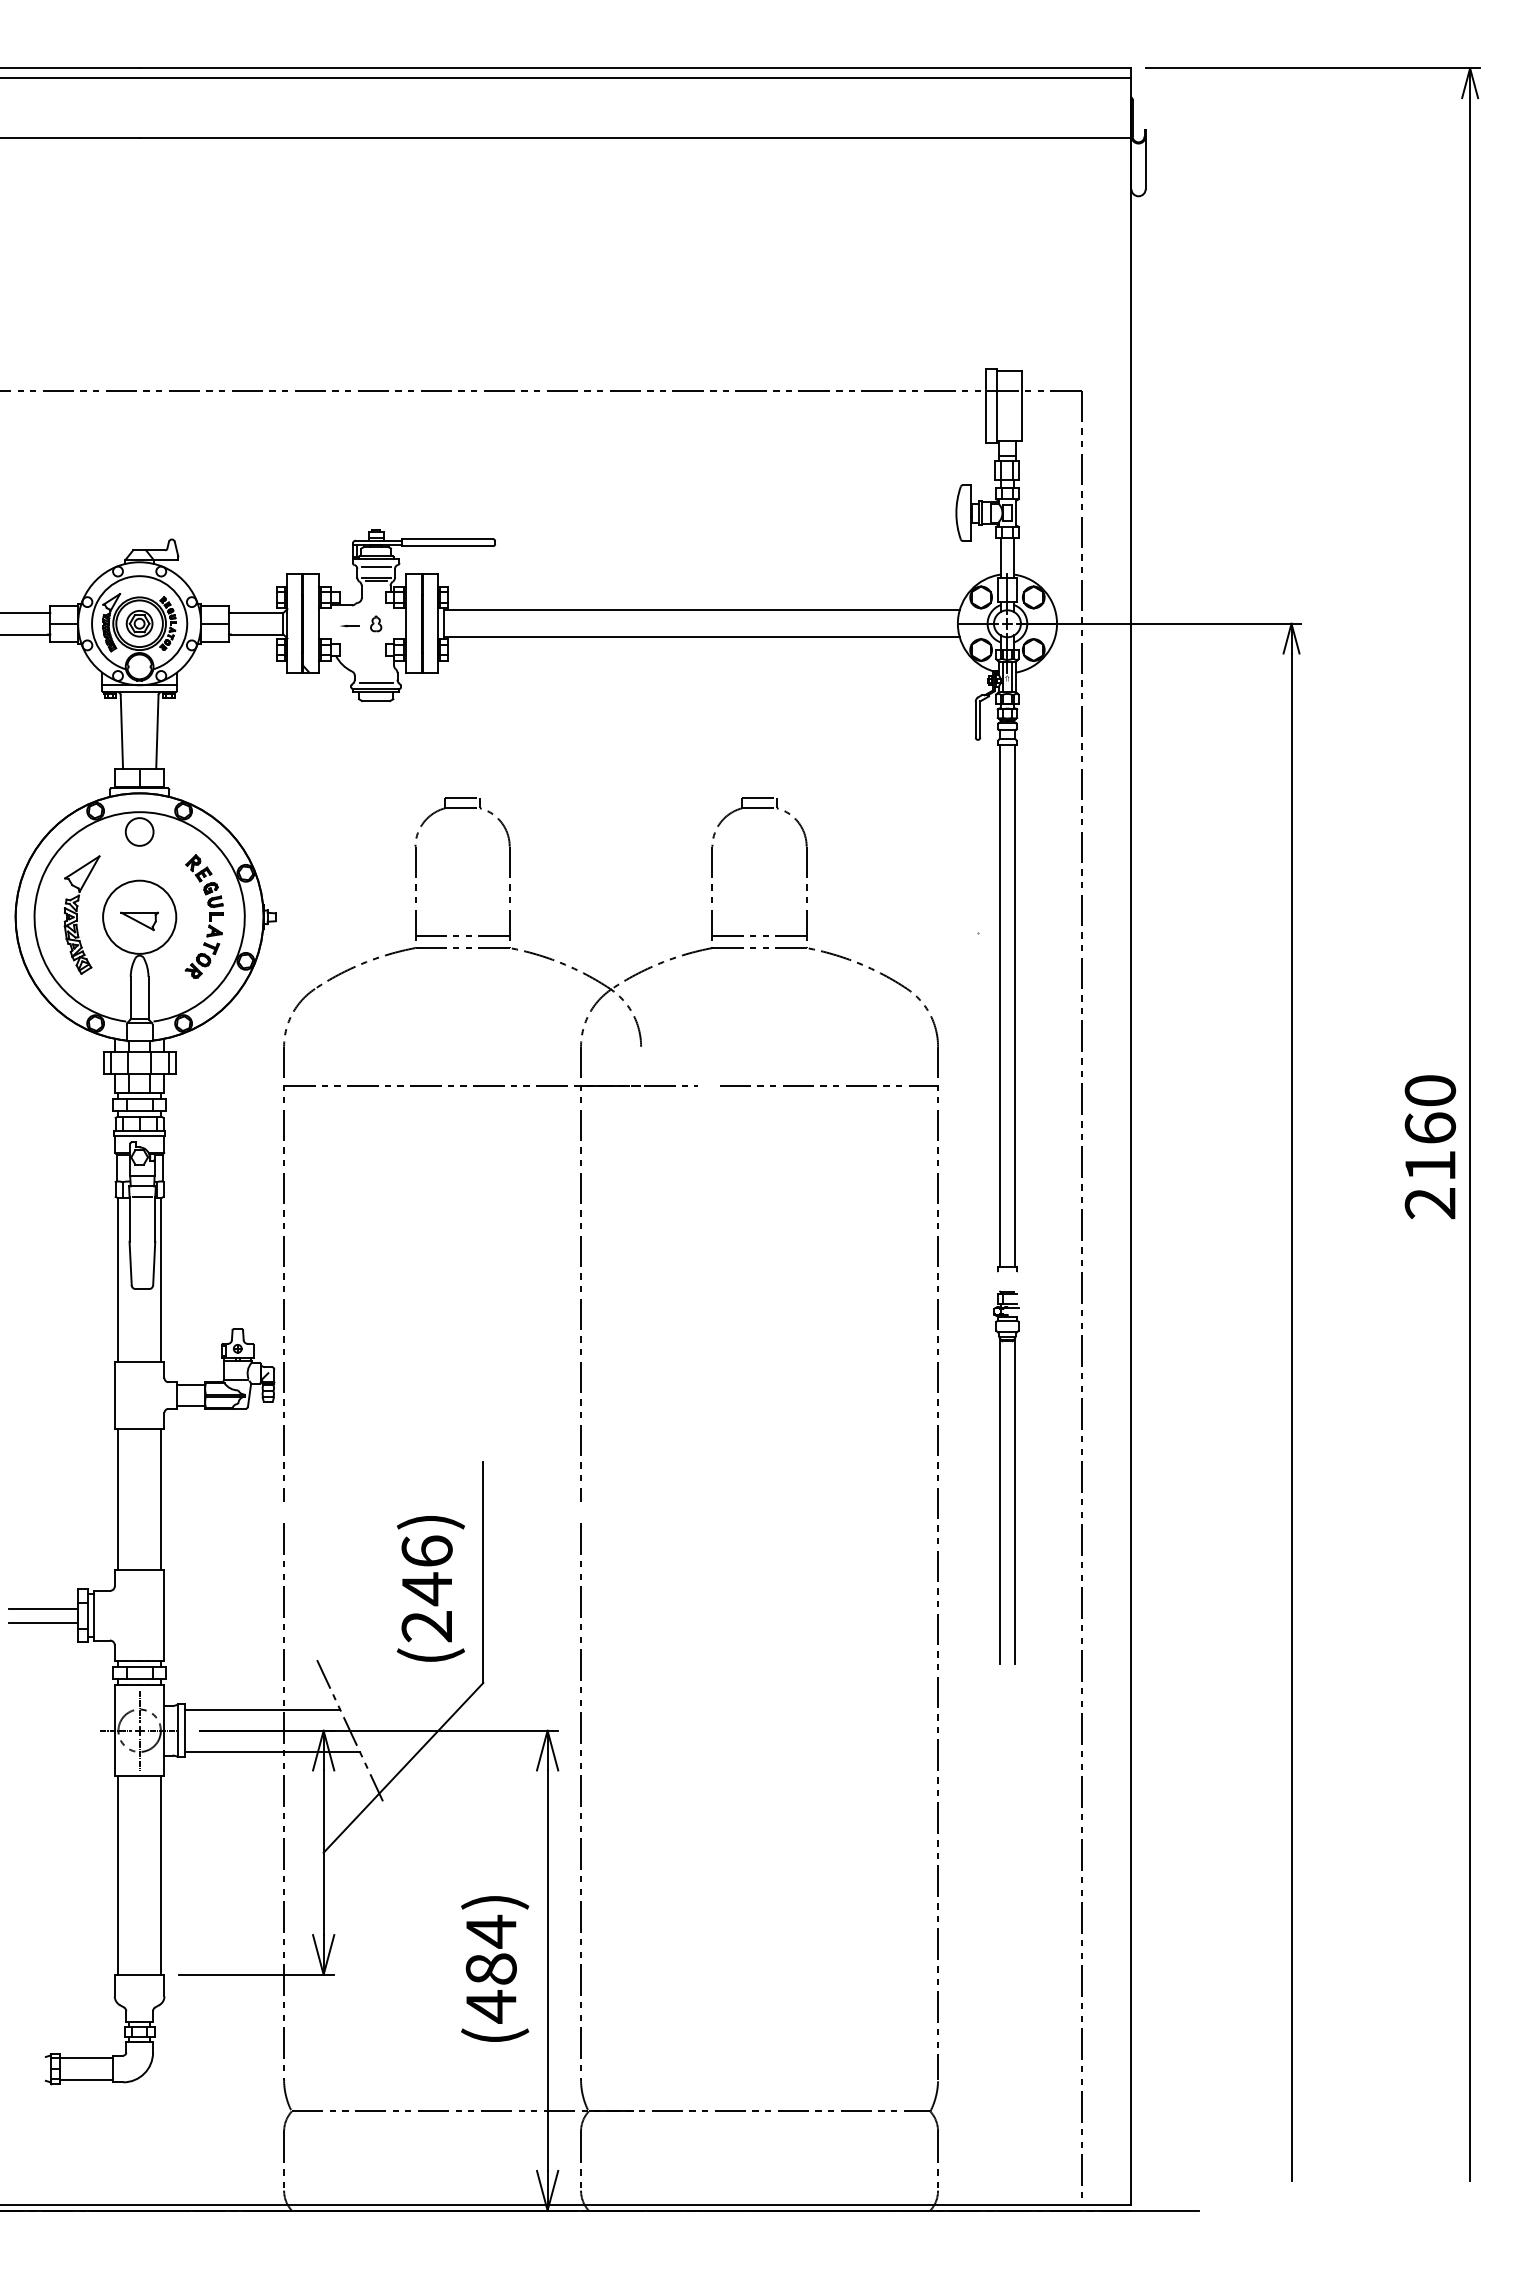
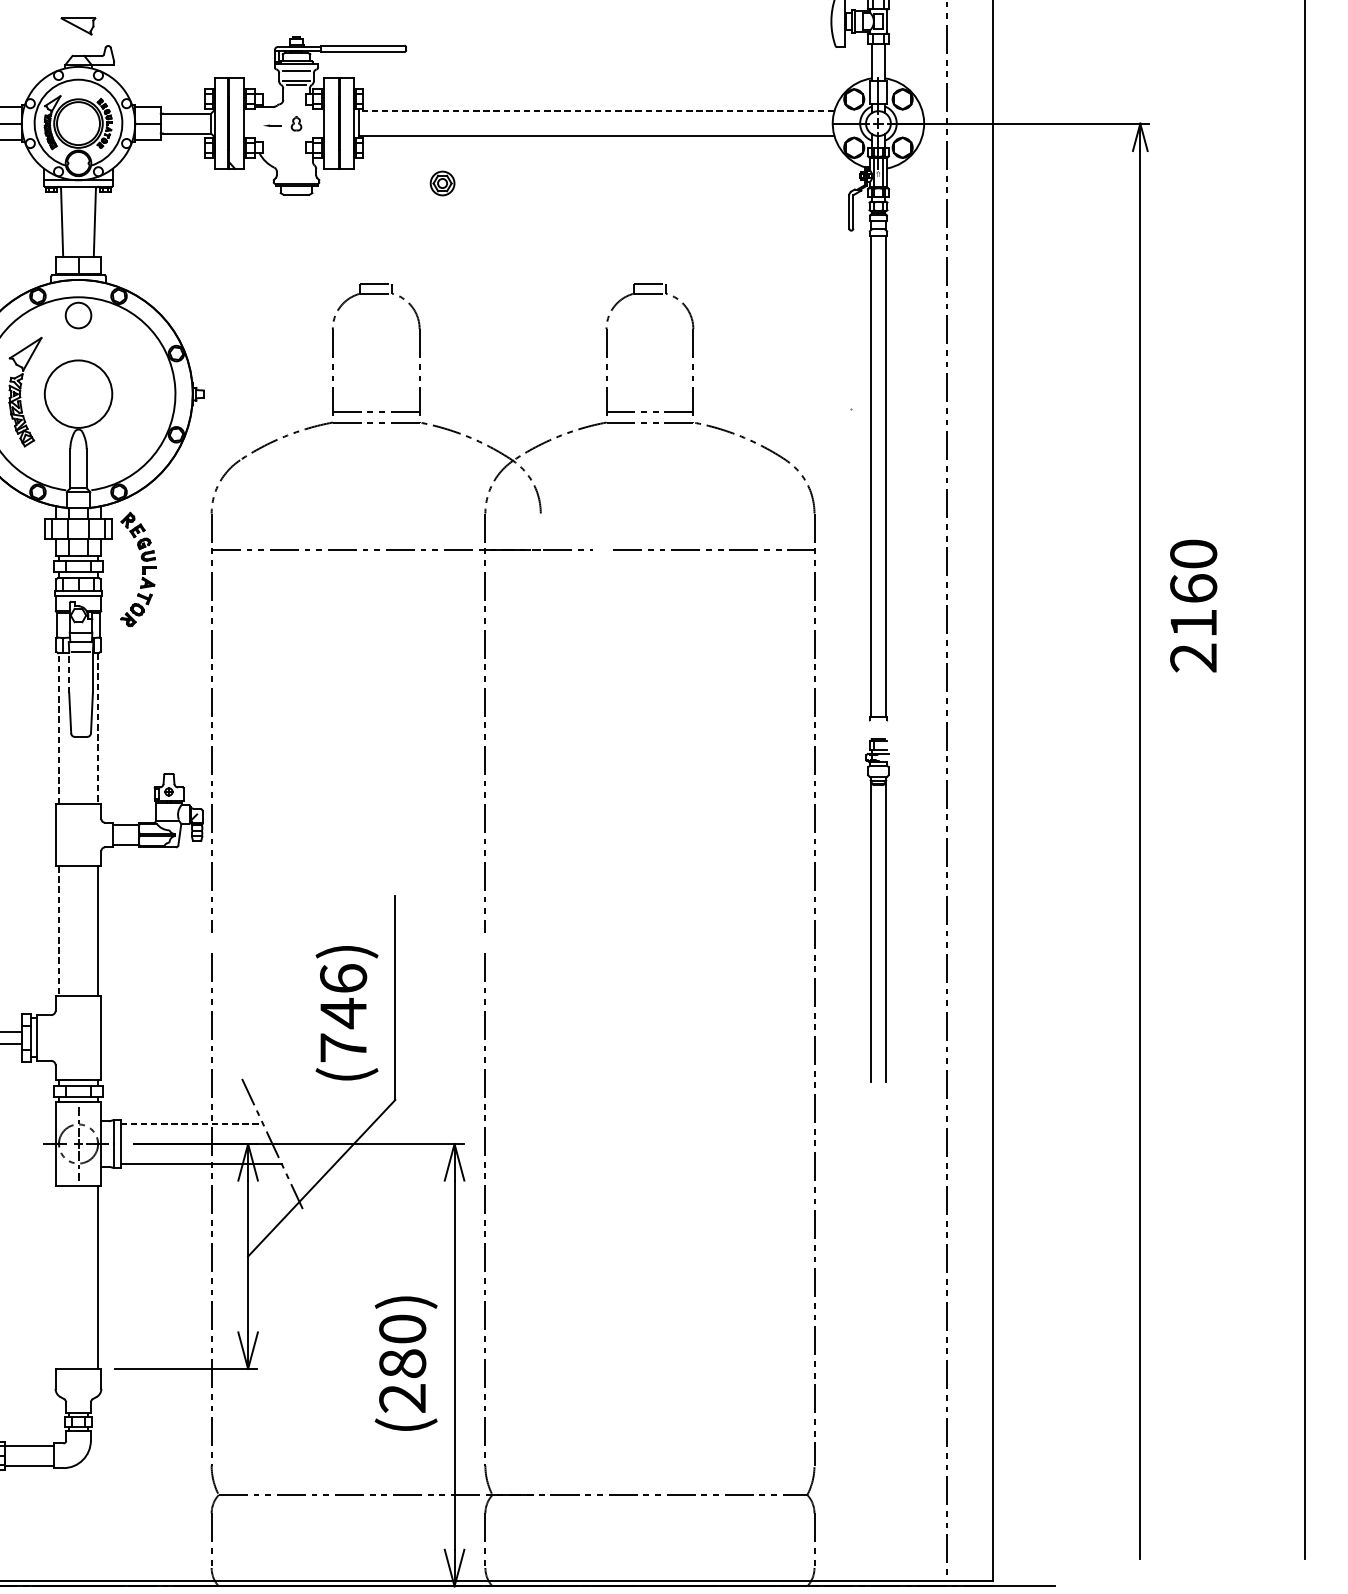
line: (701, 610) -> (596, 111), solid -> dashed
part: (139, 623) -> (442, 183), moved
line: (376, 683) -> (296, 178), removed
part: (203, 916) -> (137, 569), moved
part: (139, 921) -> (78, 26), moved
text: (1430, 1147) -> (1193, 606), moved
line: (129, 1218) -> (69, 671), solid -> dashed
line: (118, 1280) -> (59, 728), solid -> dashed
line: (160, 1280) -> (97, 728), solid -> dashed
line: (118, 1500) -> (59, 931), solid -> dashed
text: (426, 1626) -> (342, 1047), (246) -> (746)
line: (263, 1709) -> (192, 1124), solid -> dashed
line: (118, 1875) -> (59, 1277), removed
text: (490, 1968) -> (401, 1363), (484) -> (280)

